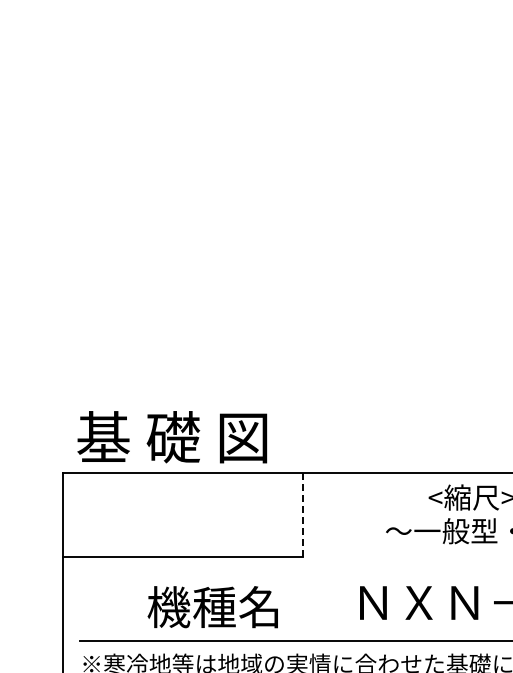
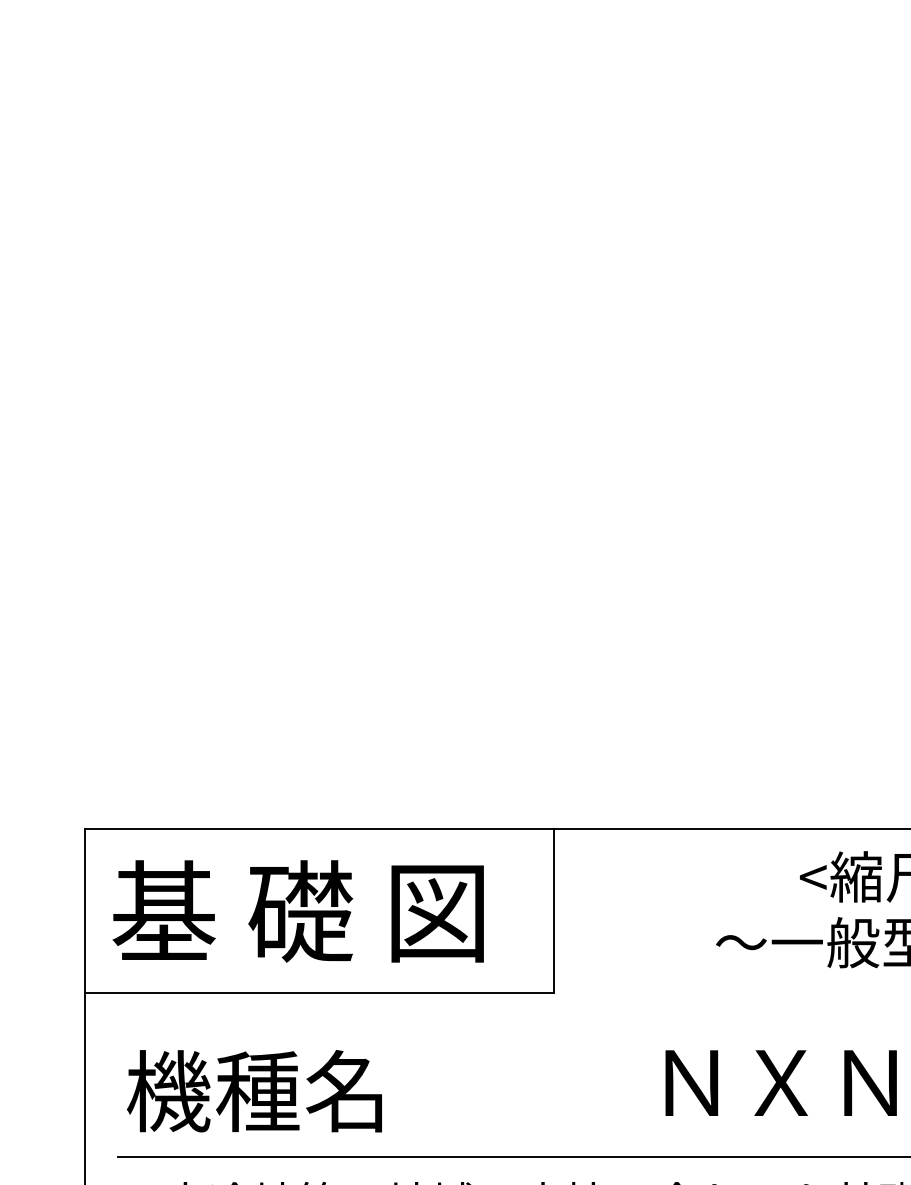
text: (172, 437) -> (298, 911), moved
line: (302, 515) -> (553, 911), dashed -> solid
text: (212, 607) -> (253, 1091), moved

